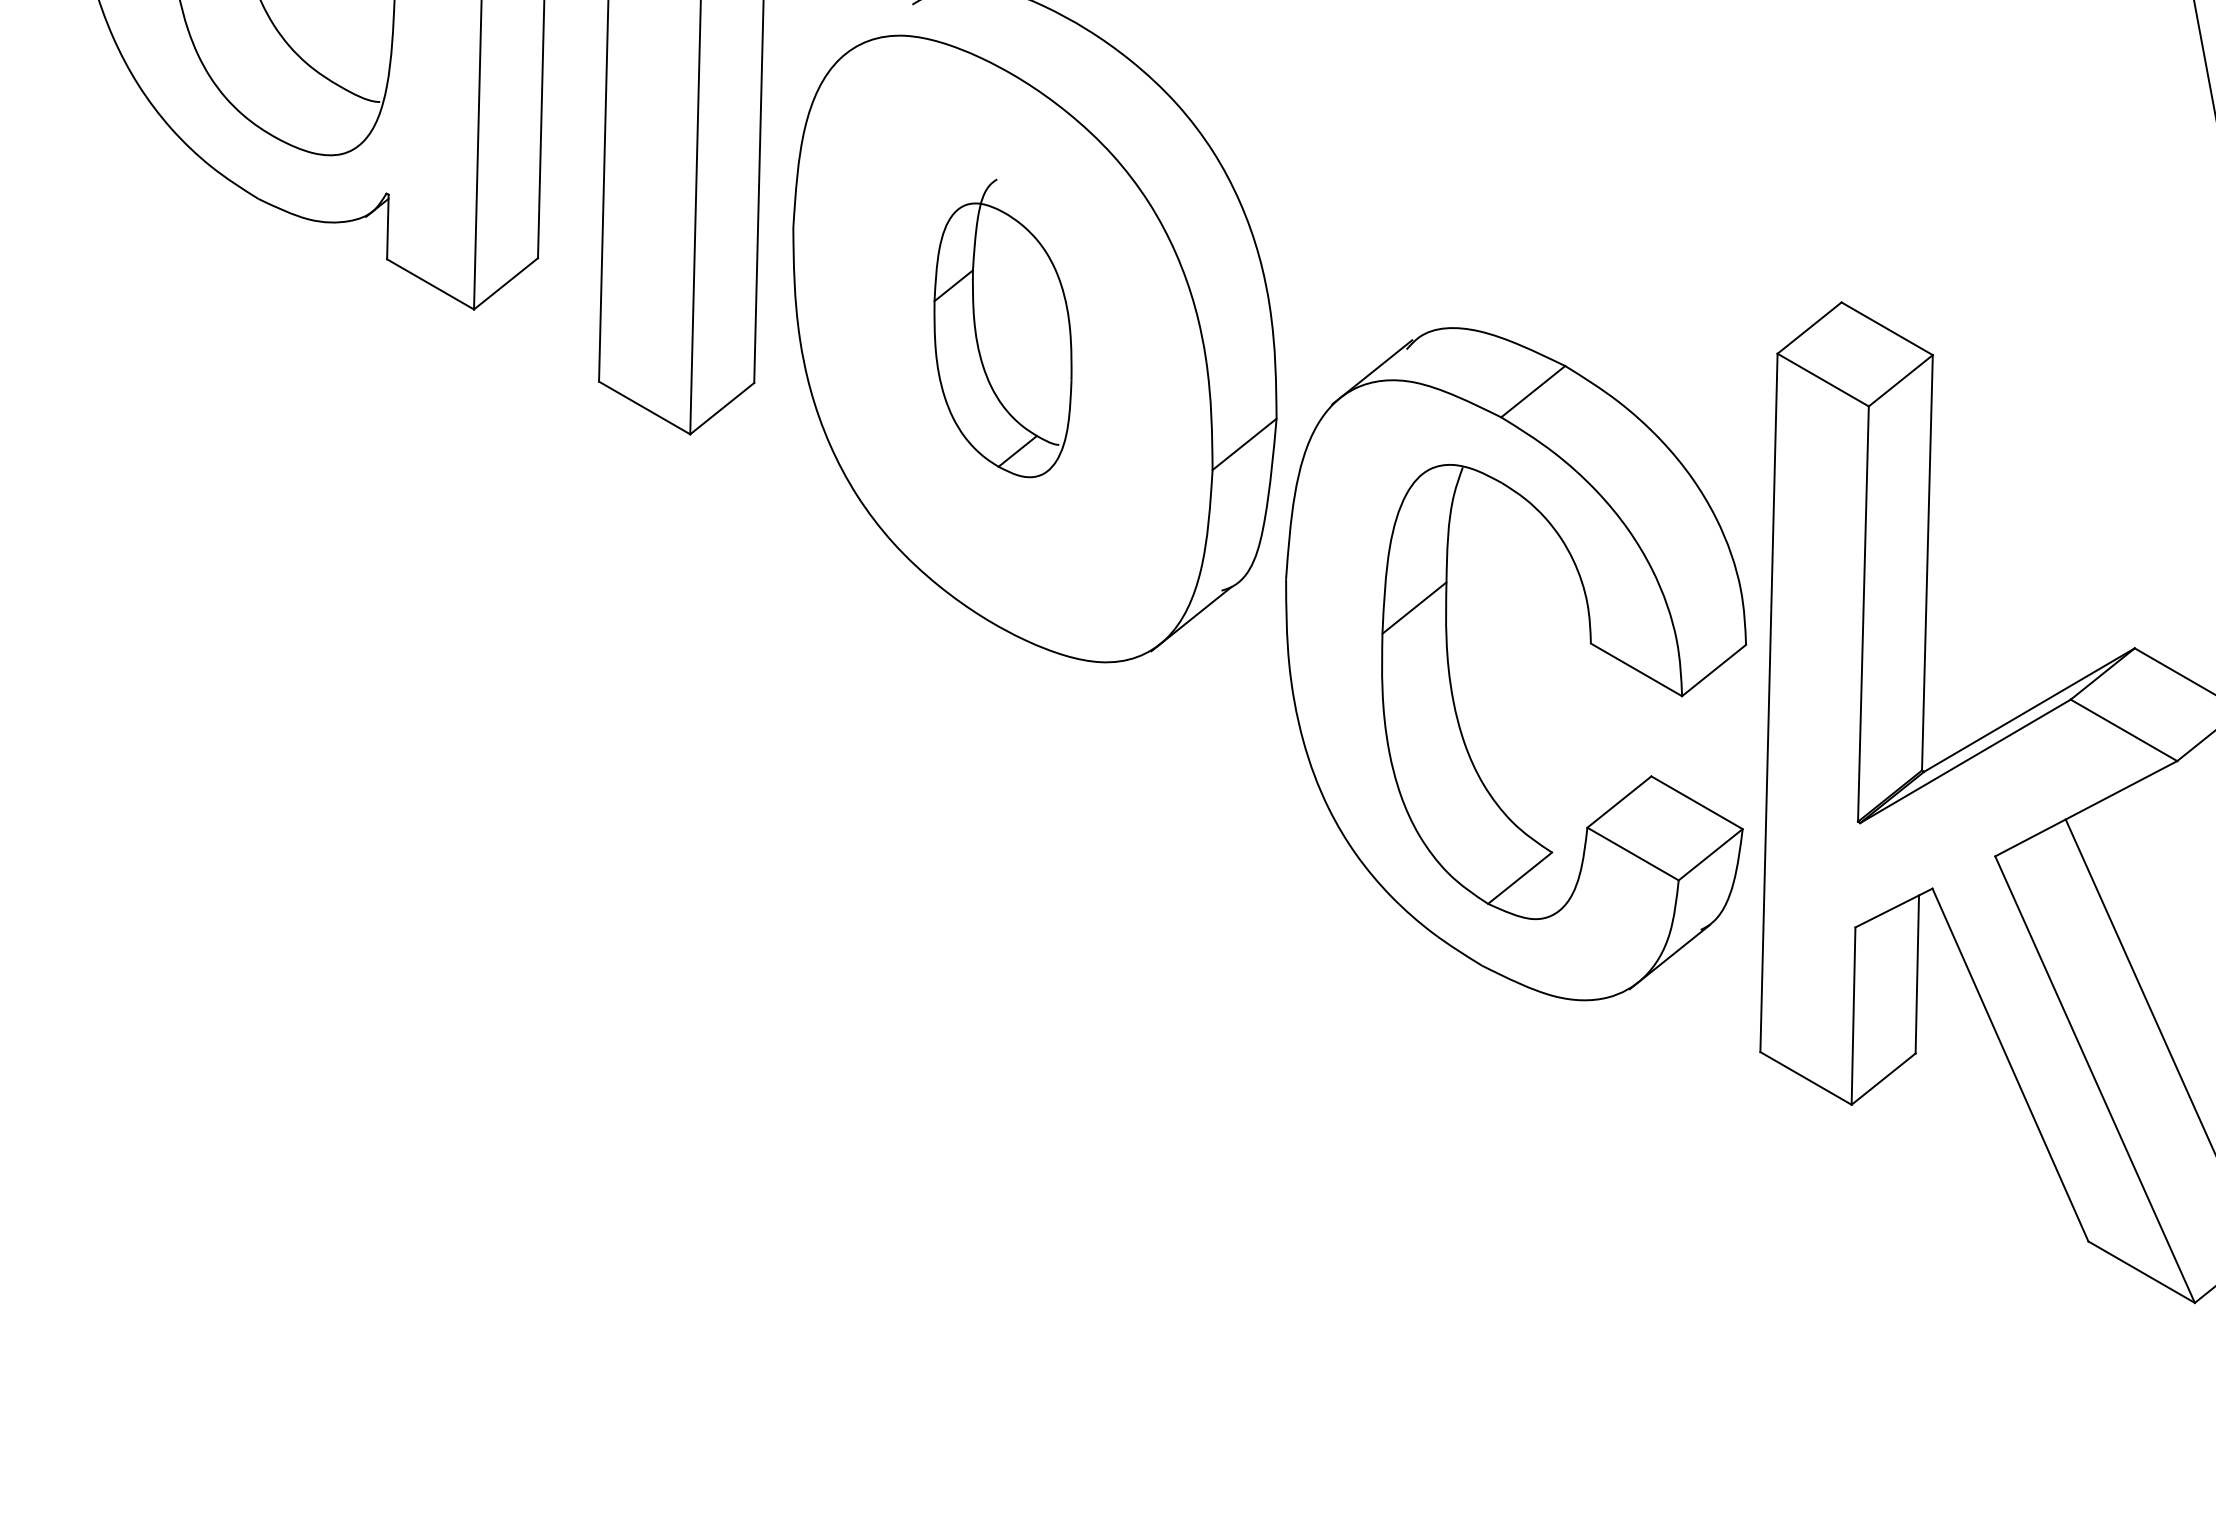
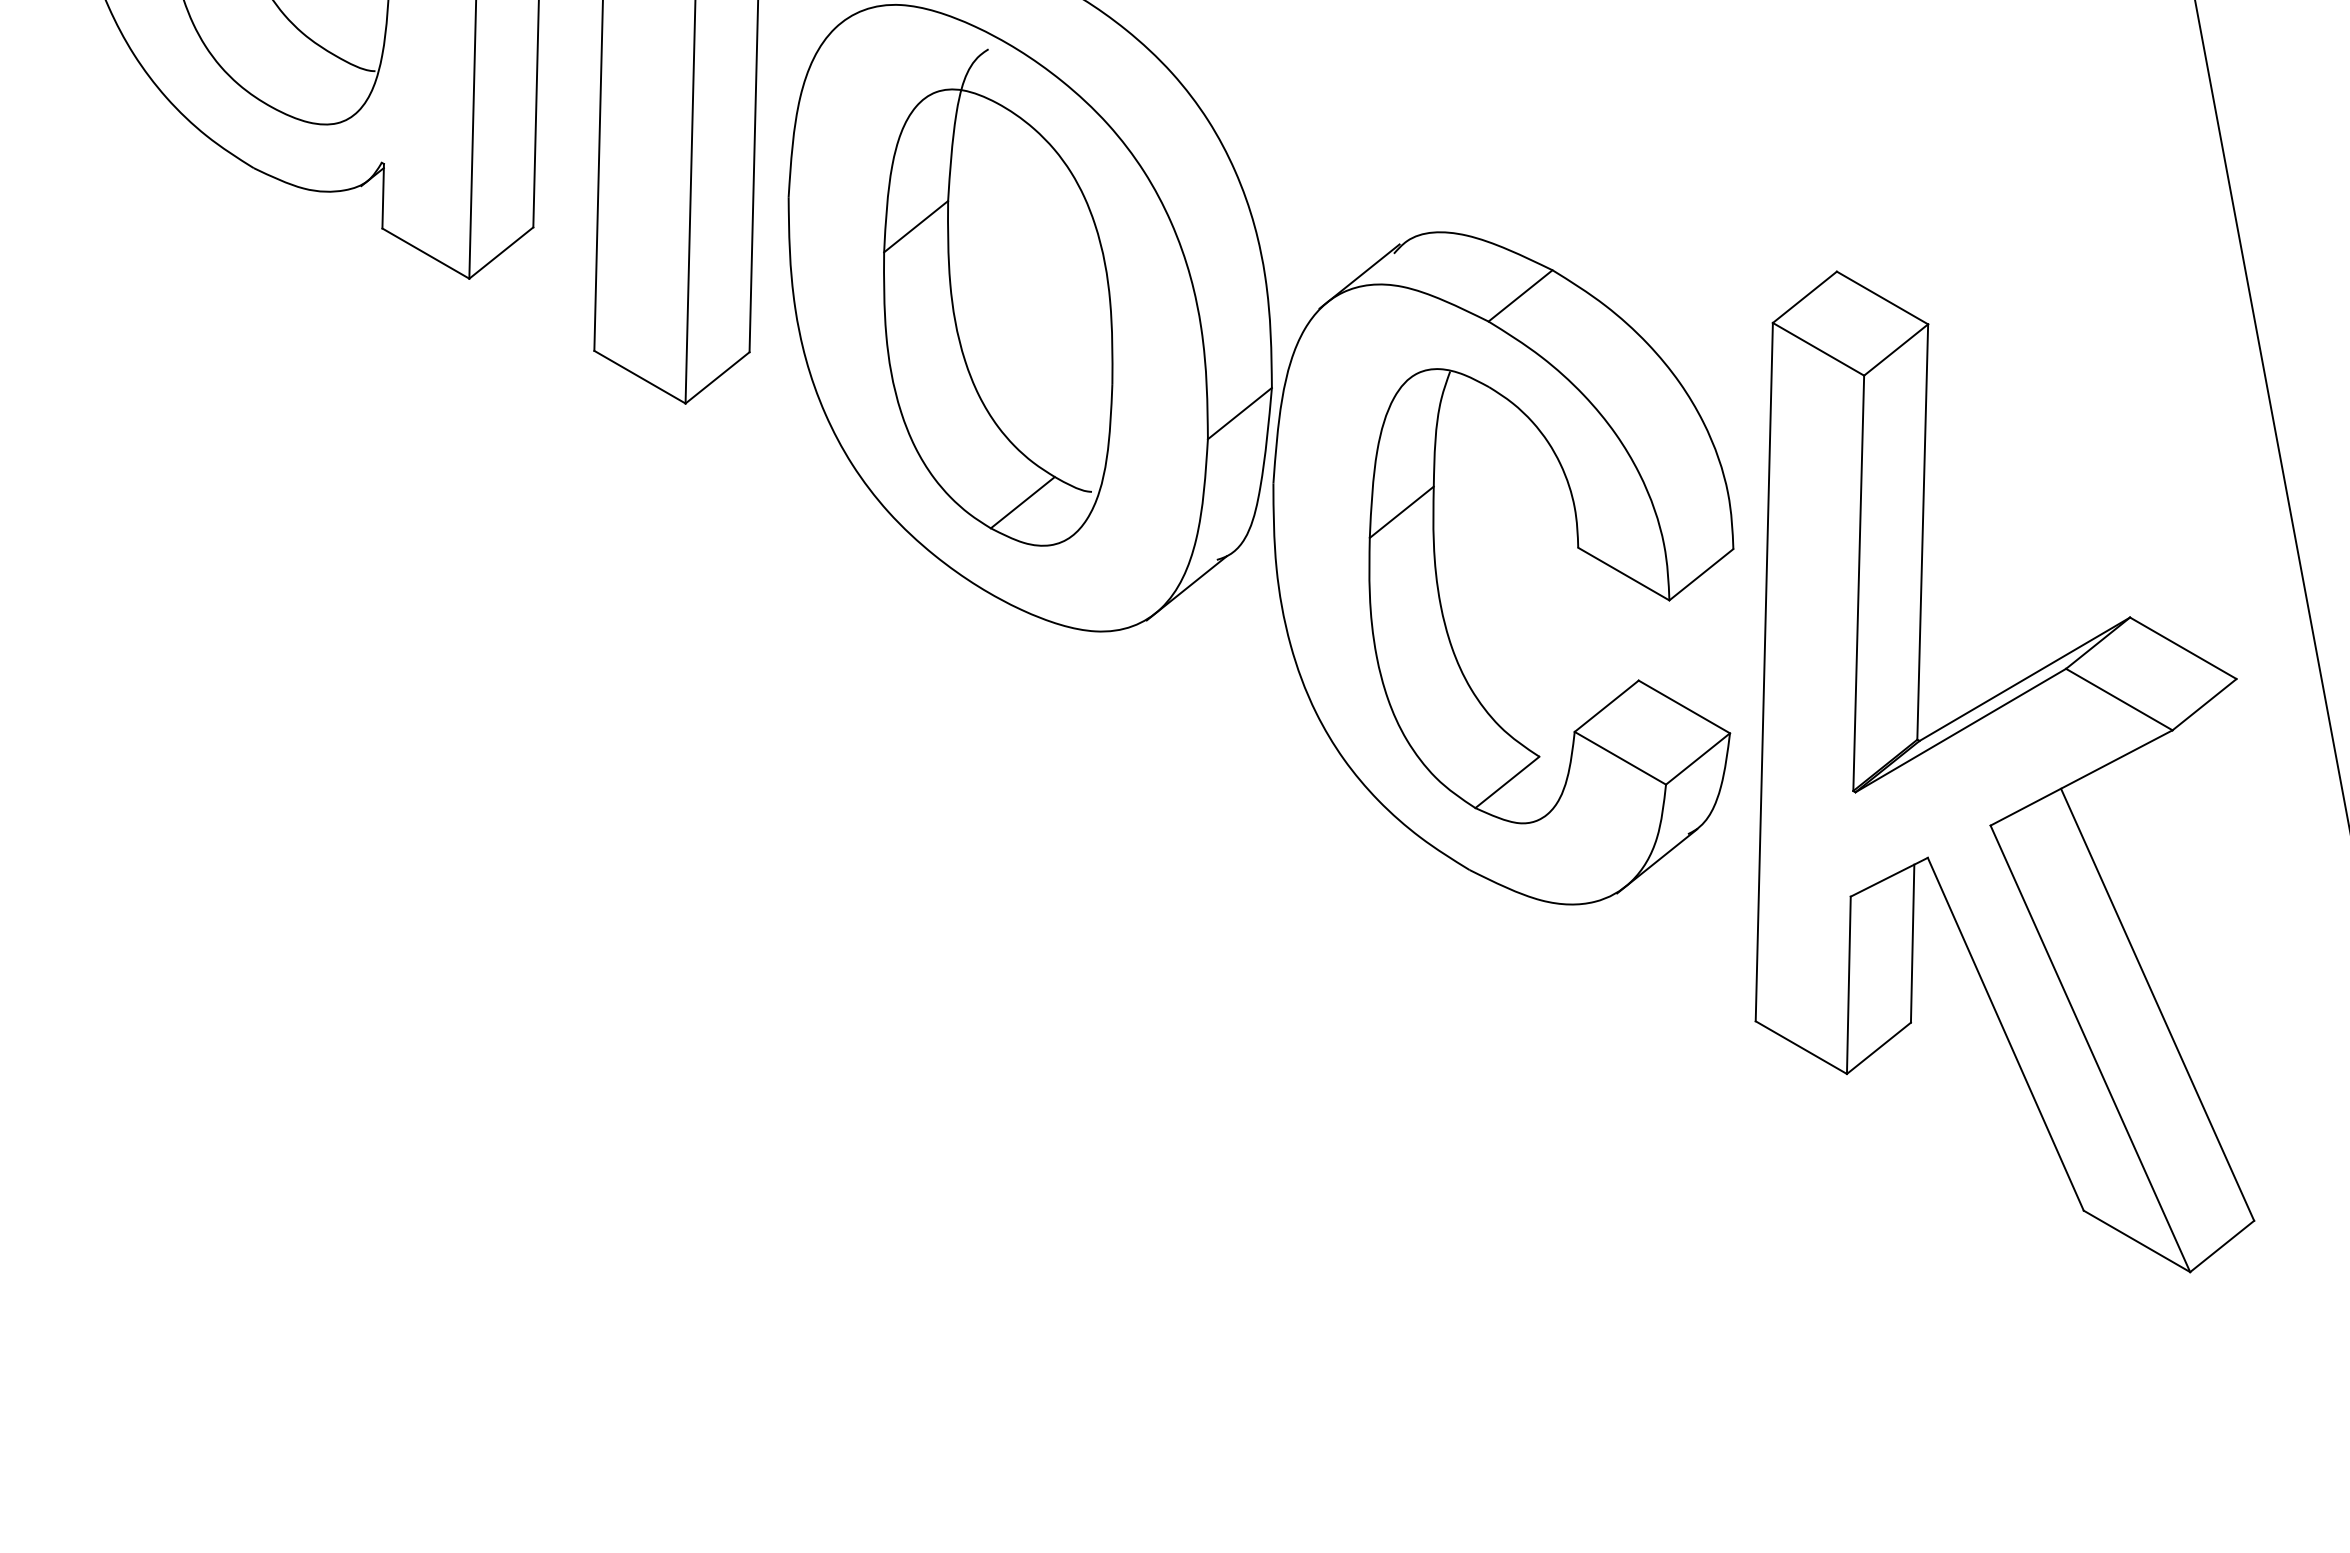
part: (1003, 328) -> (998, 297), size x1.67
part: (1450, 670) -> (1437, 574), moved

